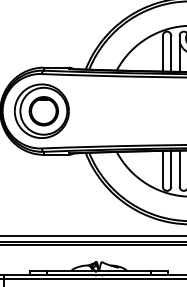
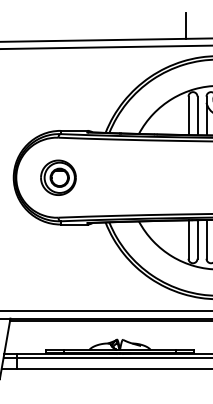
part: (41, 111) -> (58, 177), size x0.6

